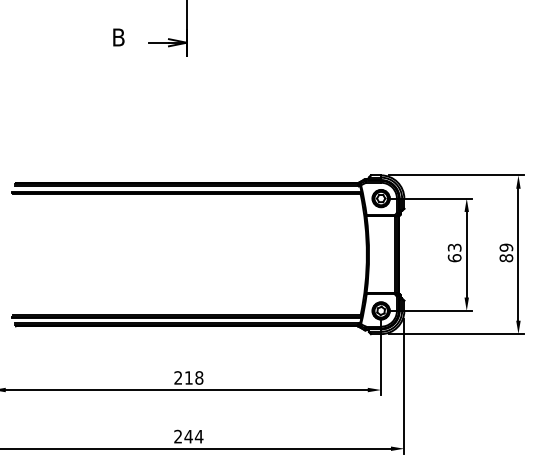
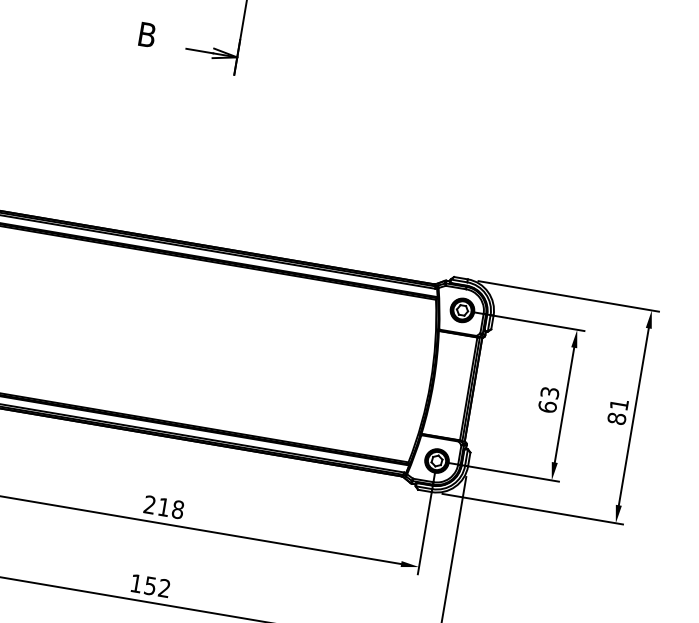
text: (506, 247) -> (619, 404), 89 -> 81
text: (188, 436) -> (150, 585), 244 -> 152

